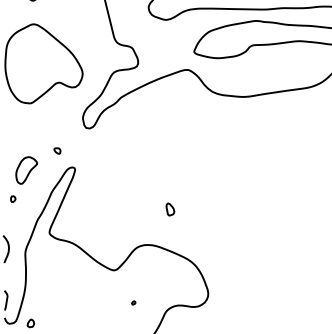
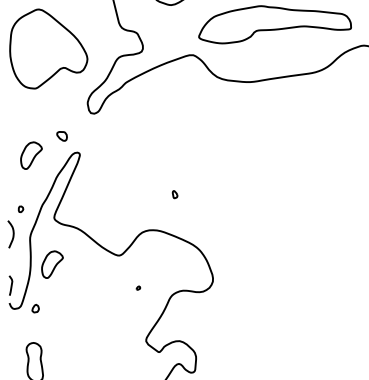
part: (57, 150) -> (62, 135), size x1.6
part: (12, 199) -> (20, 209), moved
part: (169, 209) -> (174, 194), size x0.6
part: (47, 279) -> (52, 264), added

